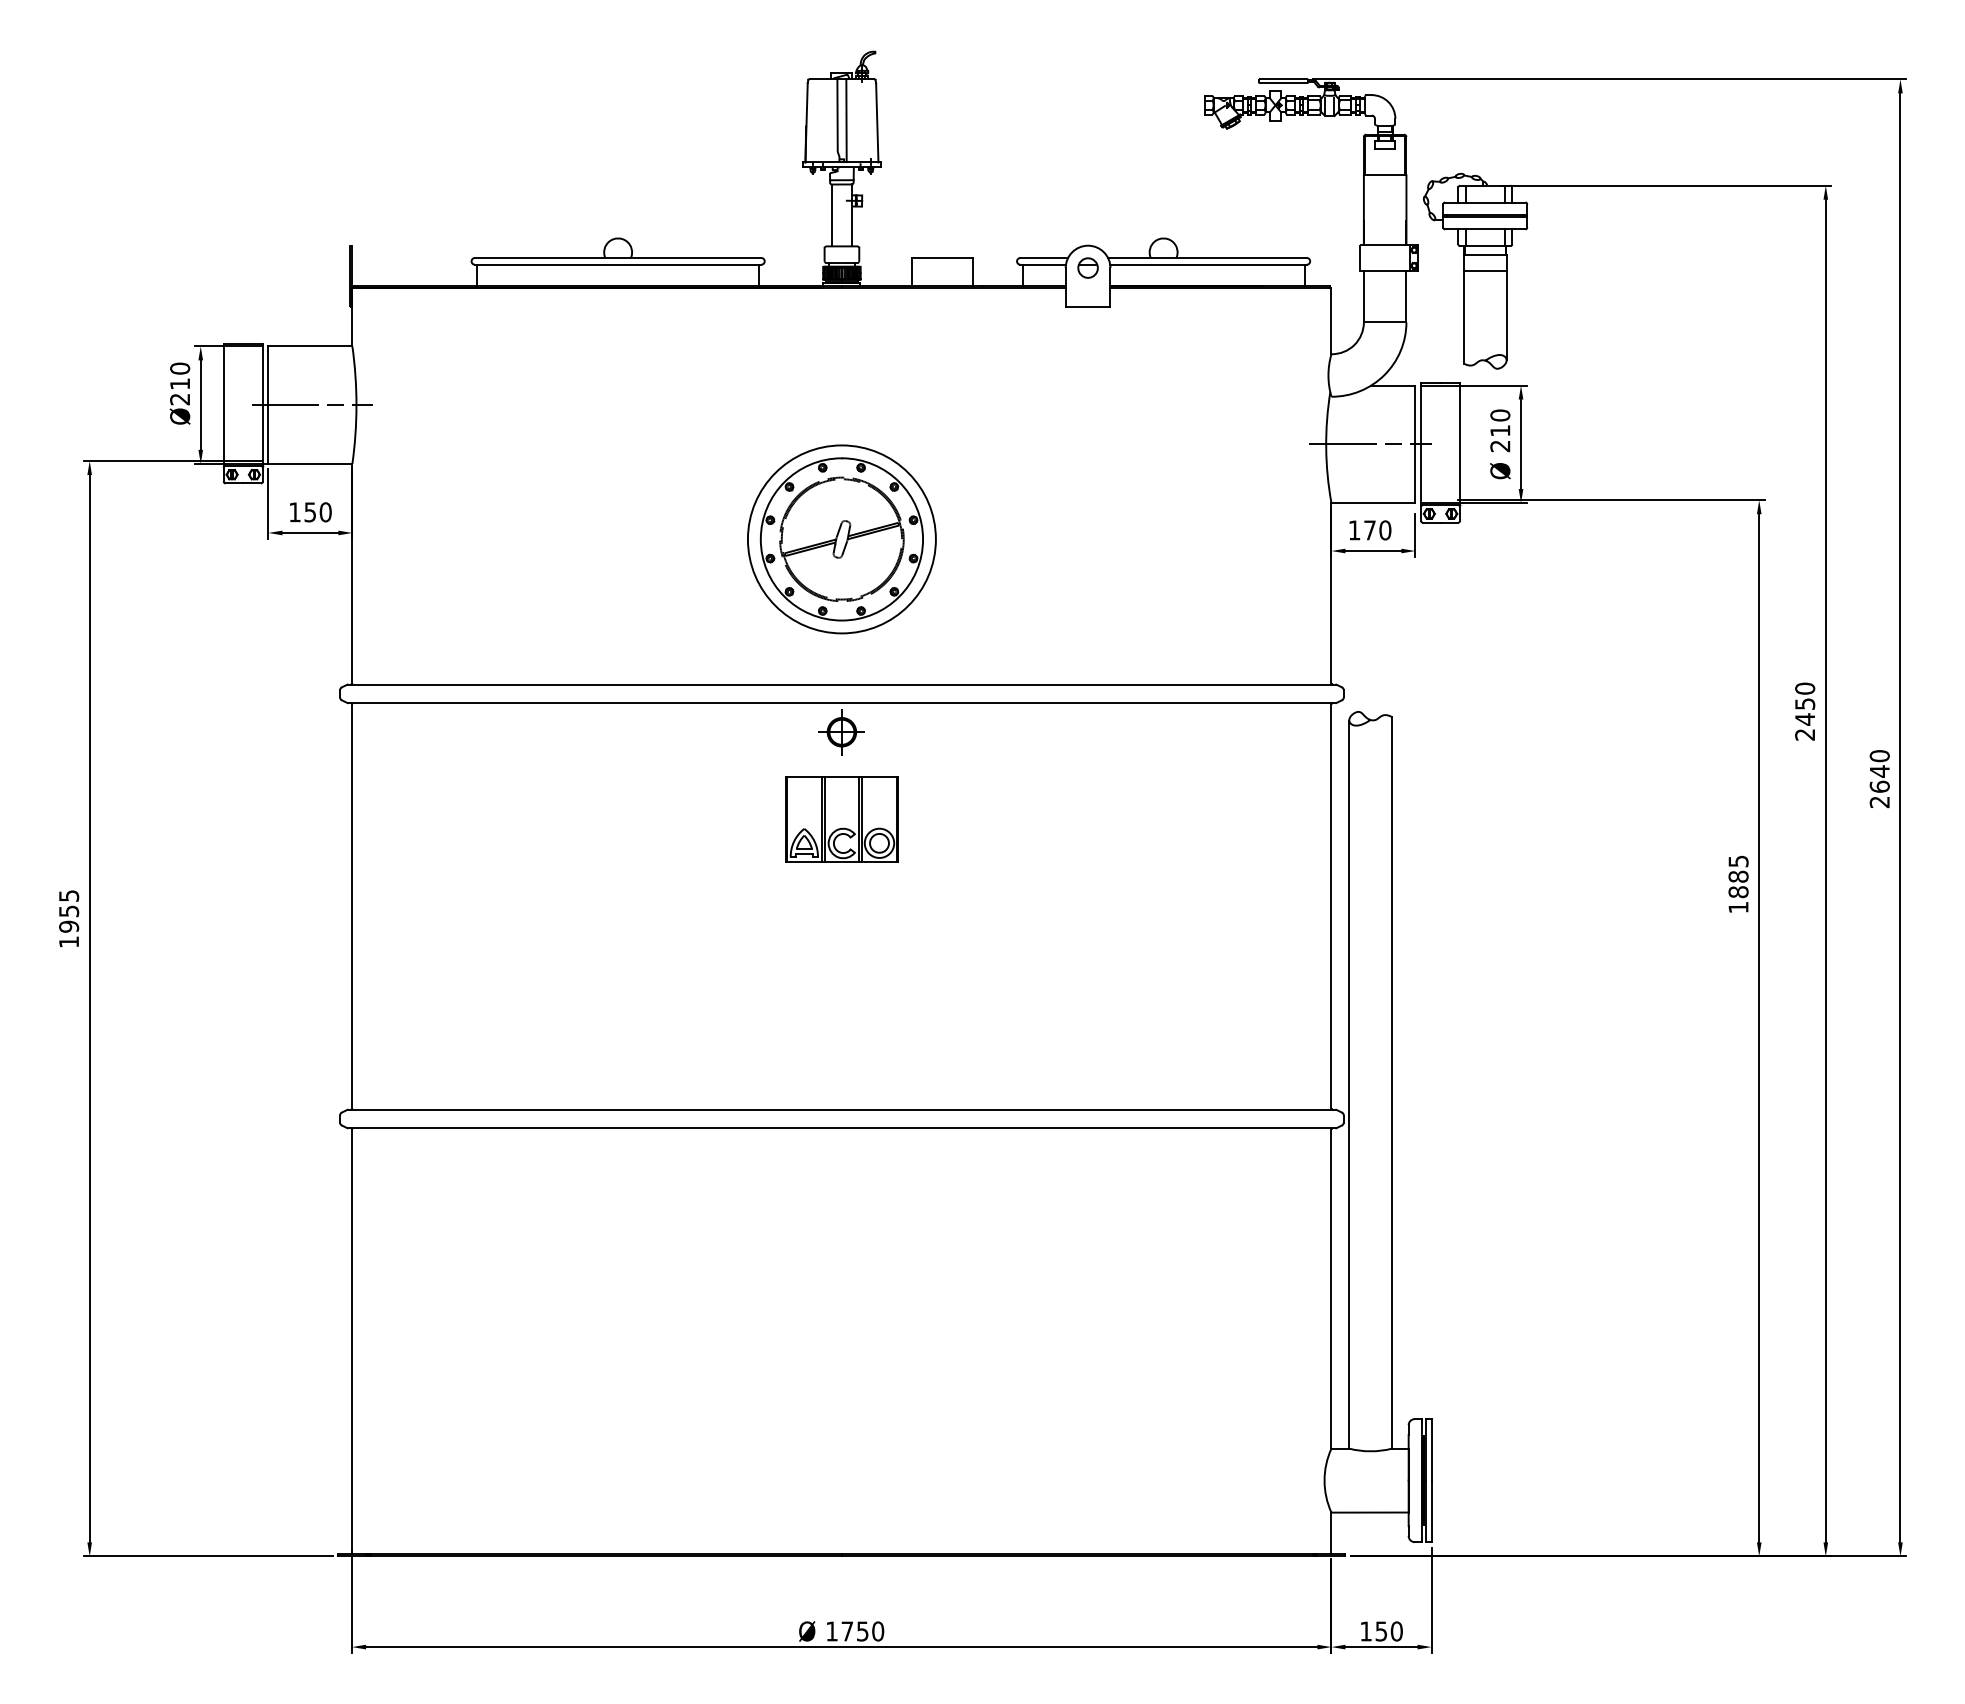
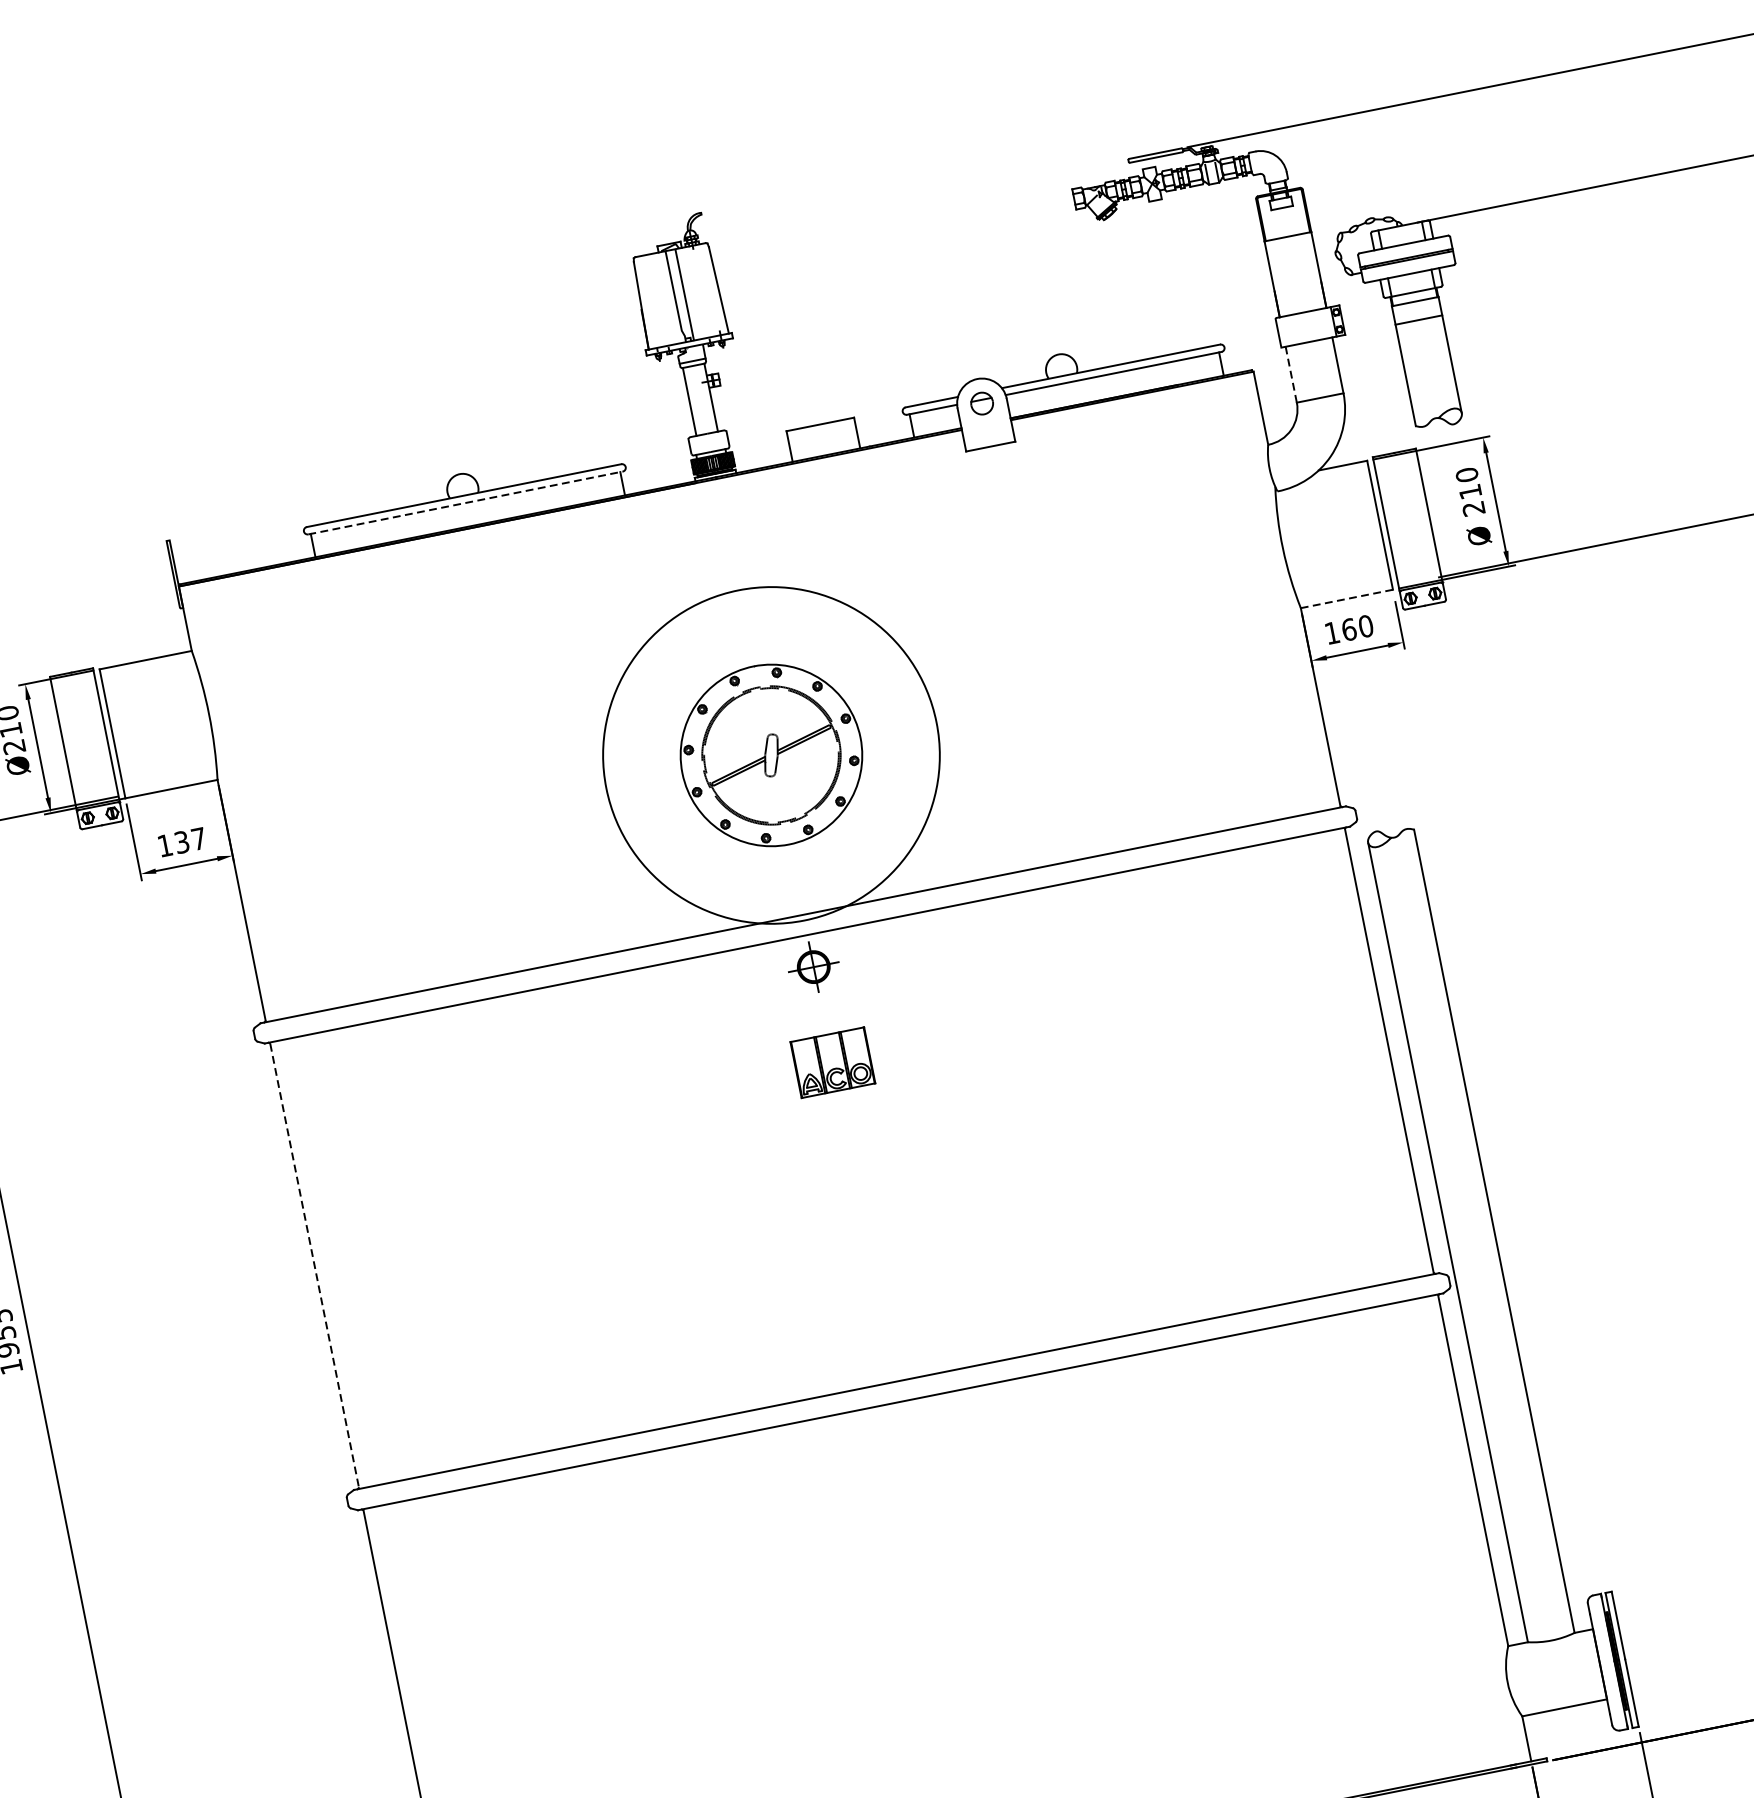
line: (618, 264) -> (465, 502), solid -> dashed
line: (1363, 296) -> (1290, 374), solid -> dashed
line: (312, 405) -> (160, 724), removed
line: (1370, 444) -> (1330, 535), removed
line: (1373, 503) -> (1347, 599), solid -> dashed
text: (318, 512) -> (191, 840), 150 -> 137
text: (1370, 530) -> (1349, 629), 170 -> 160
circle: (841, 539) -> (771, 755), size x1.6
part: (841, 819) -> (832, 1062), size x0.6
line: (352, 906) -> (314, 1265), solid -> dashed

